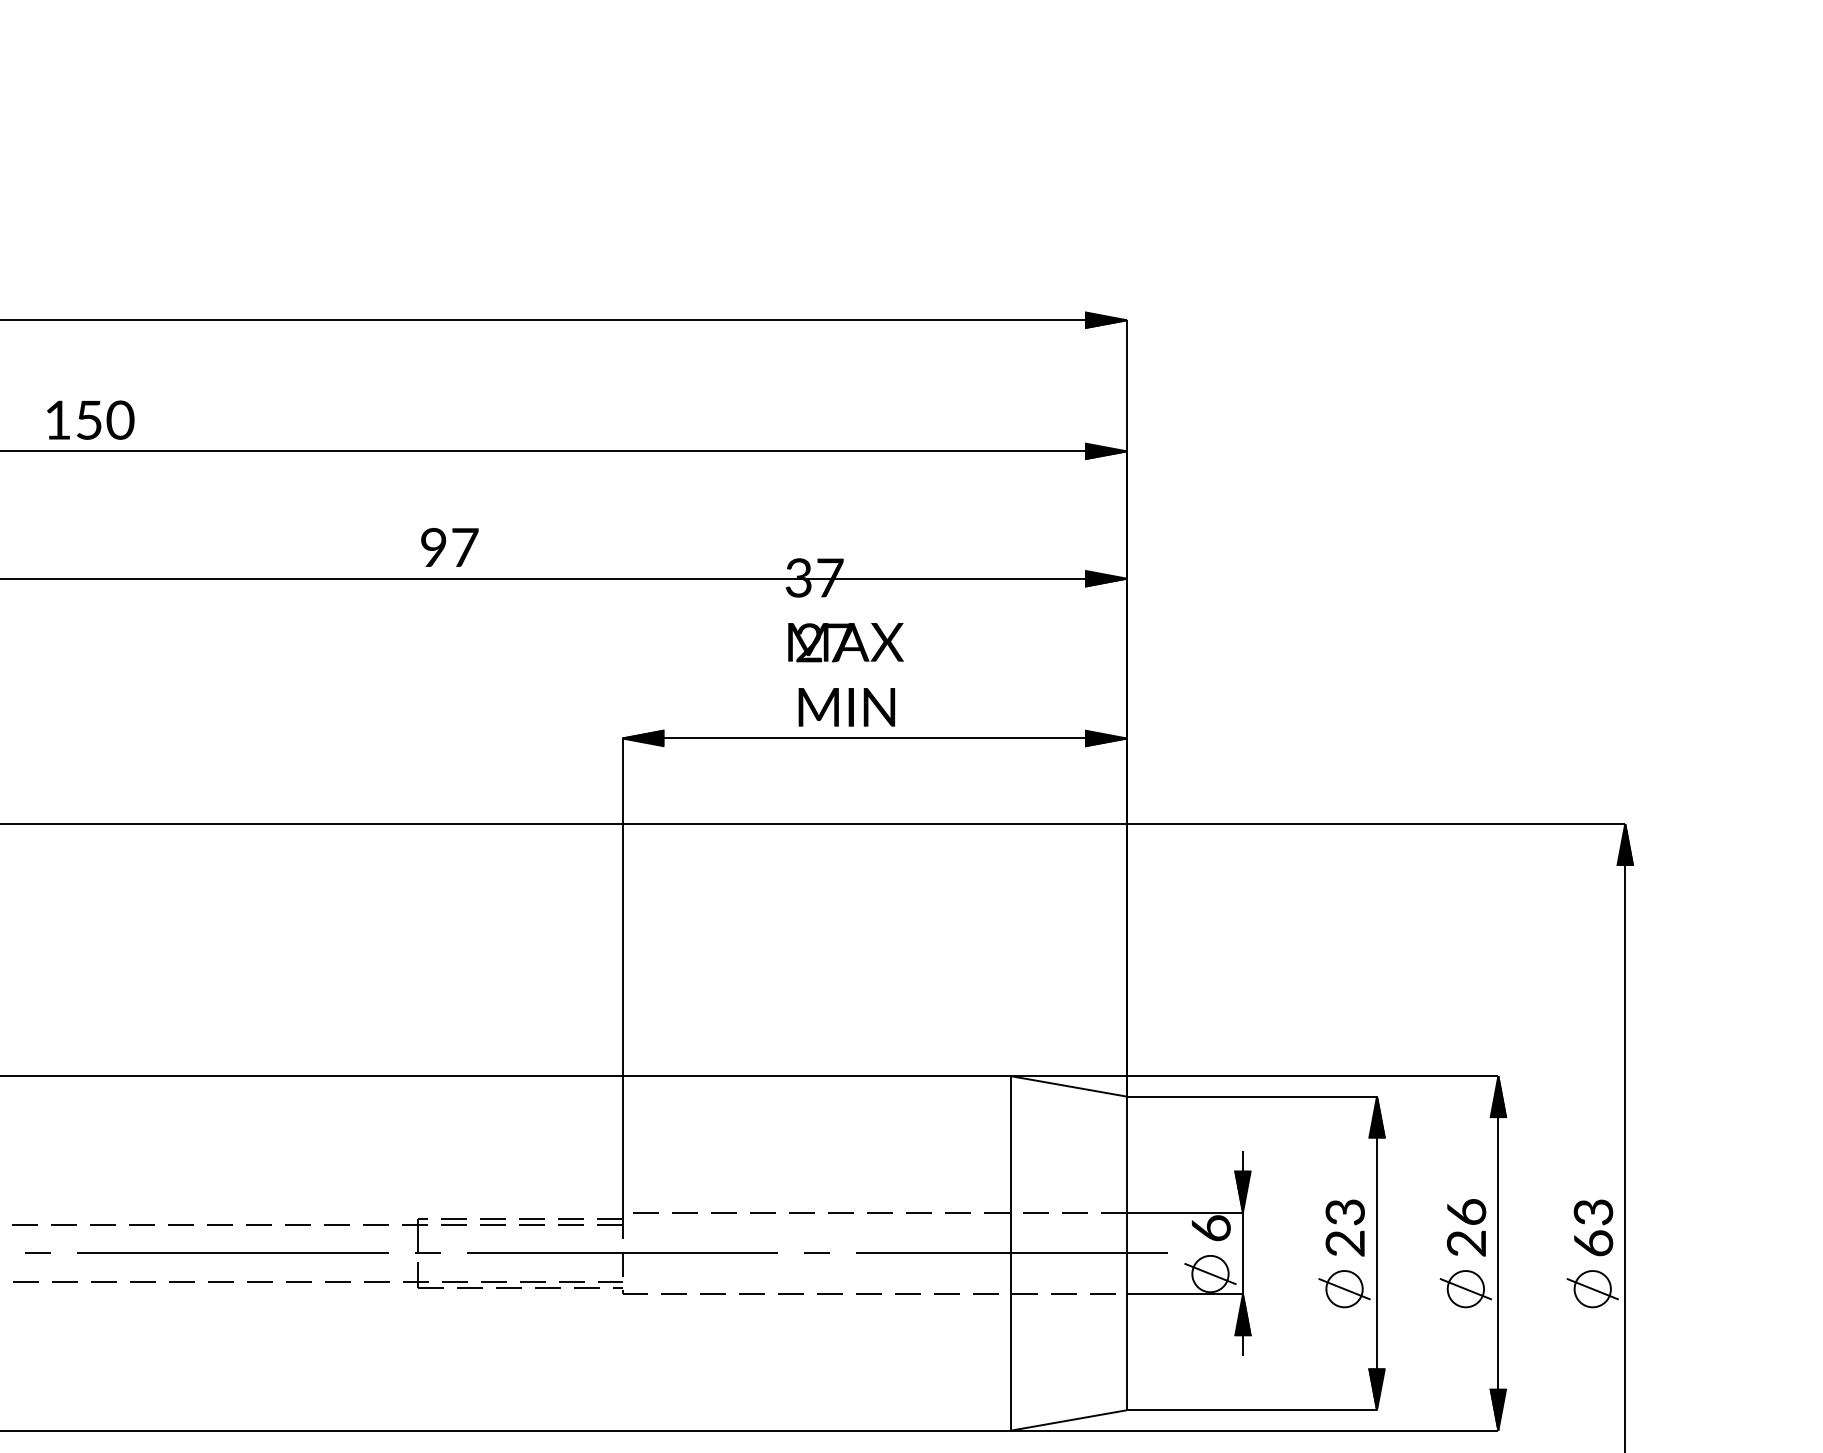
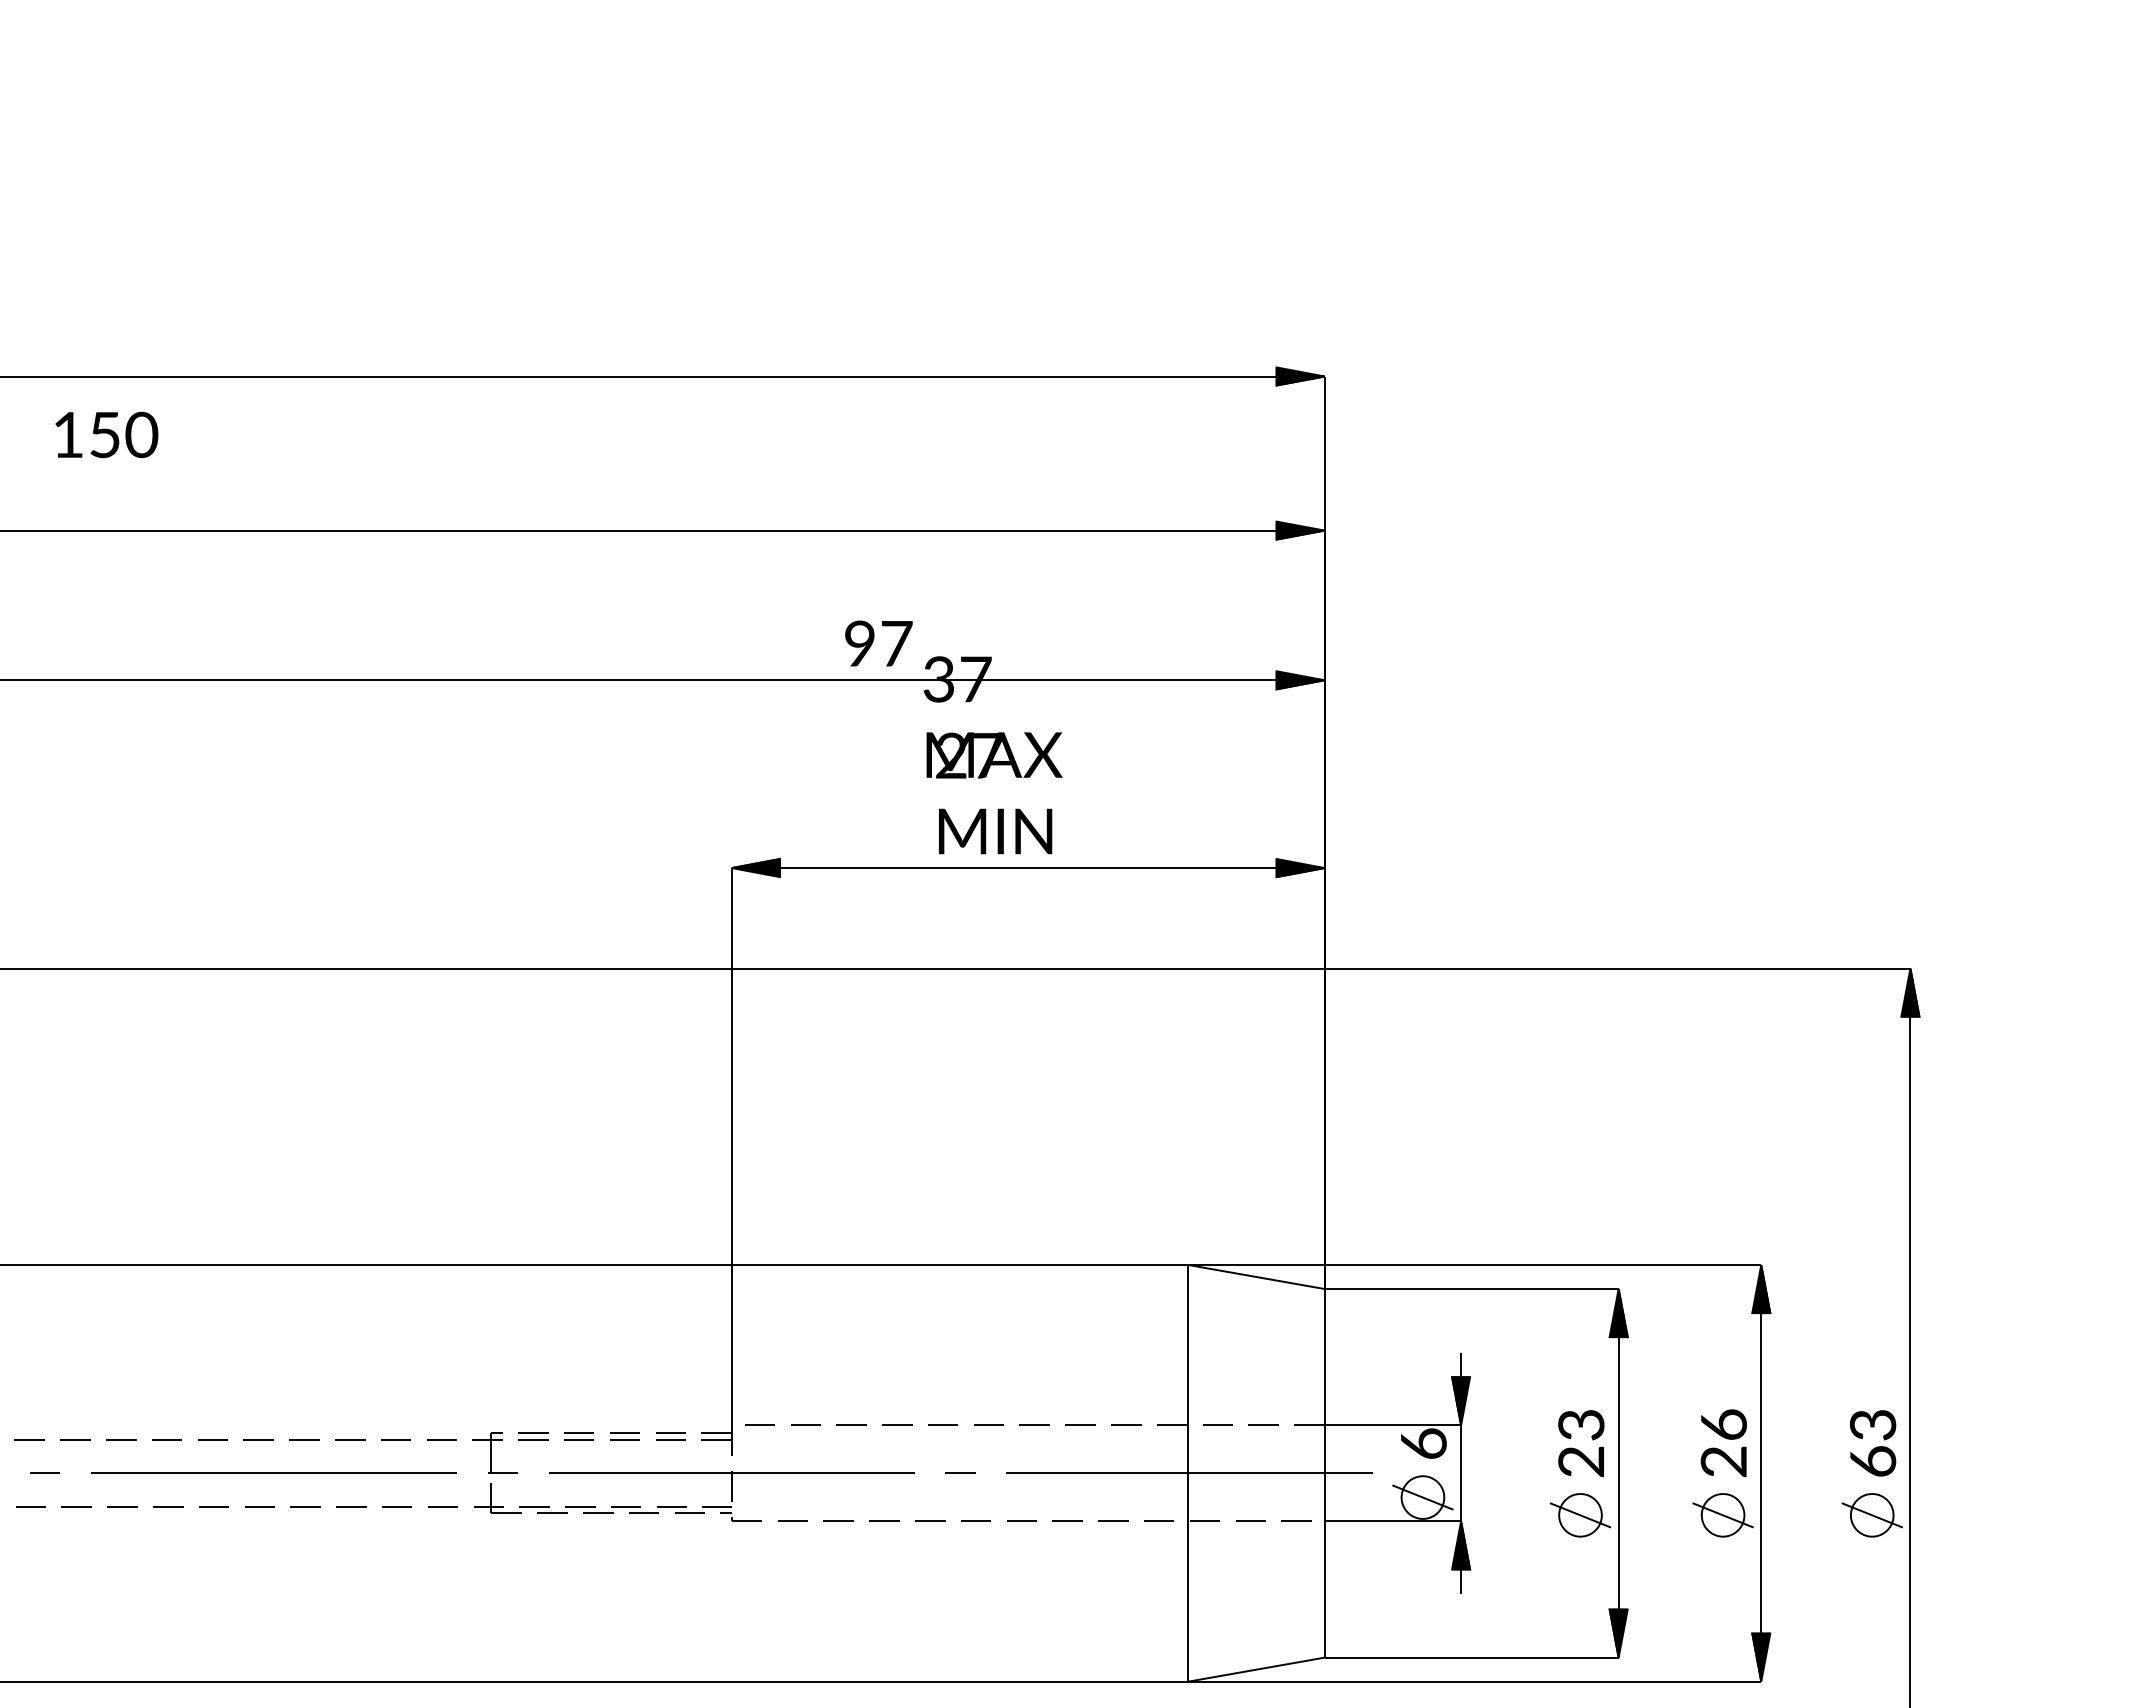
text: (90, 419) -> (106, 434), moved
text: (449, 547) -> (878, 643), moved

